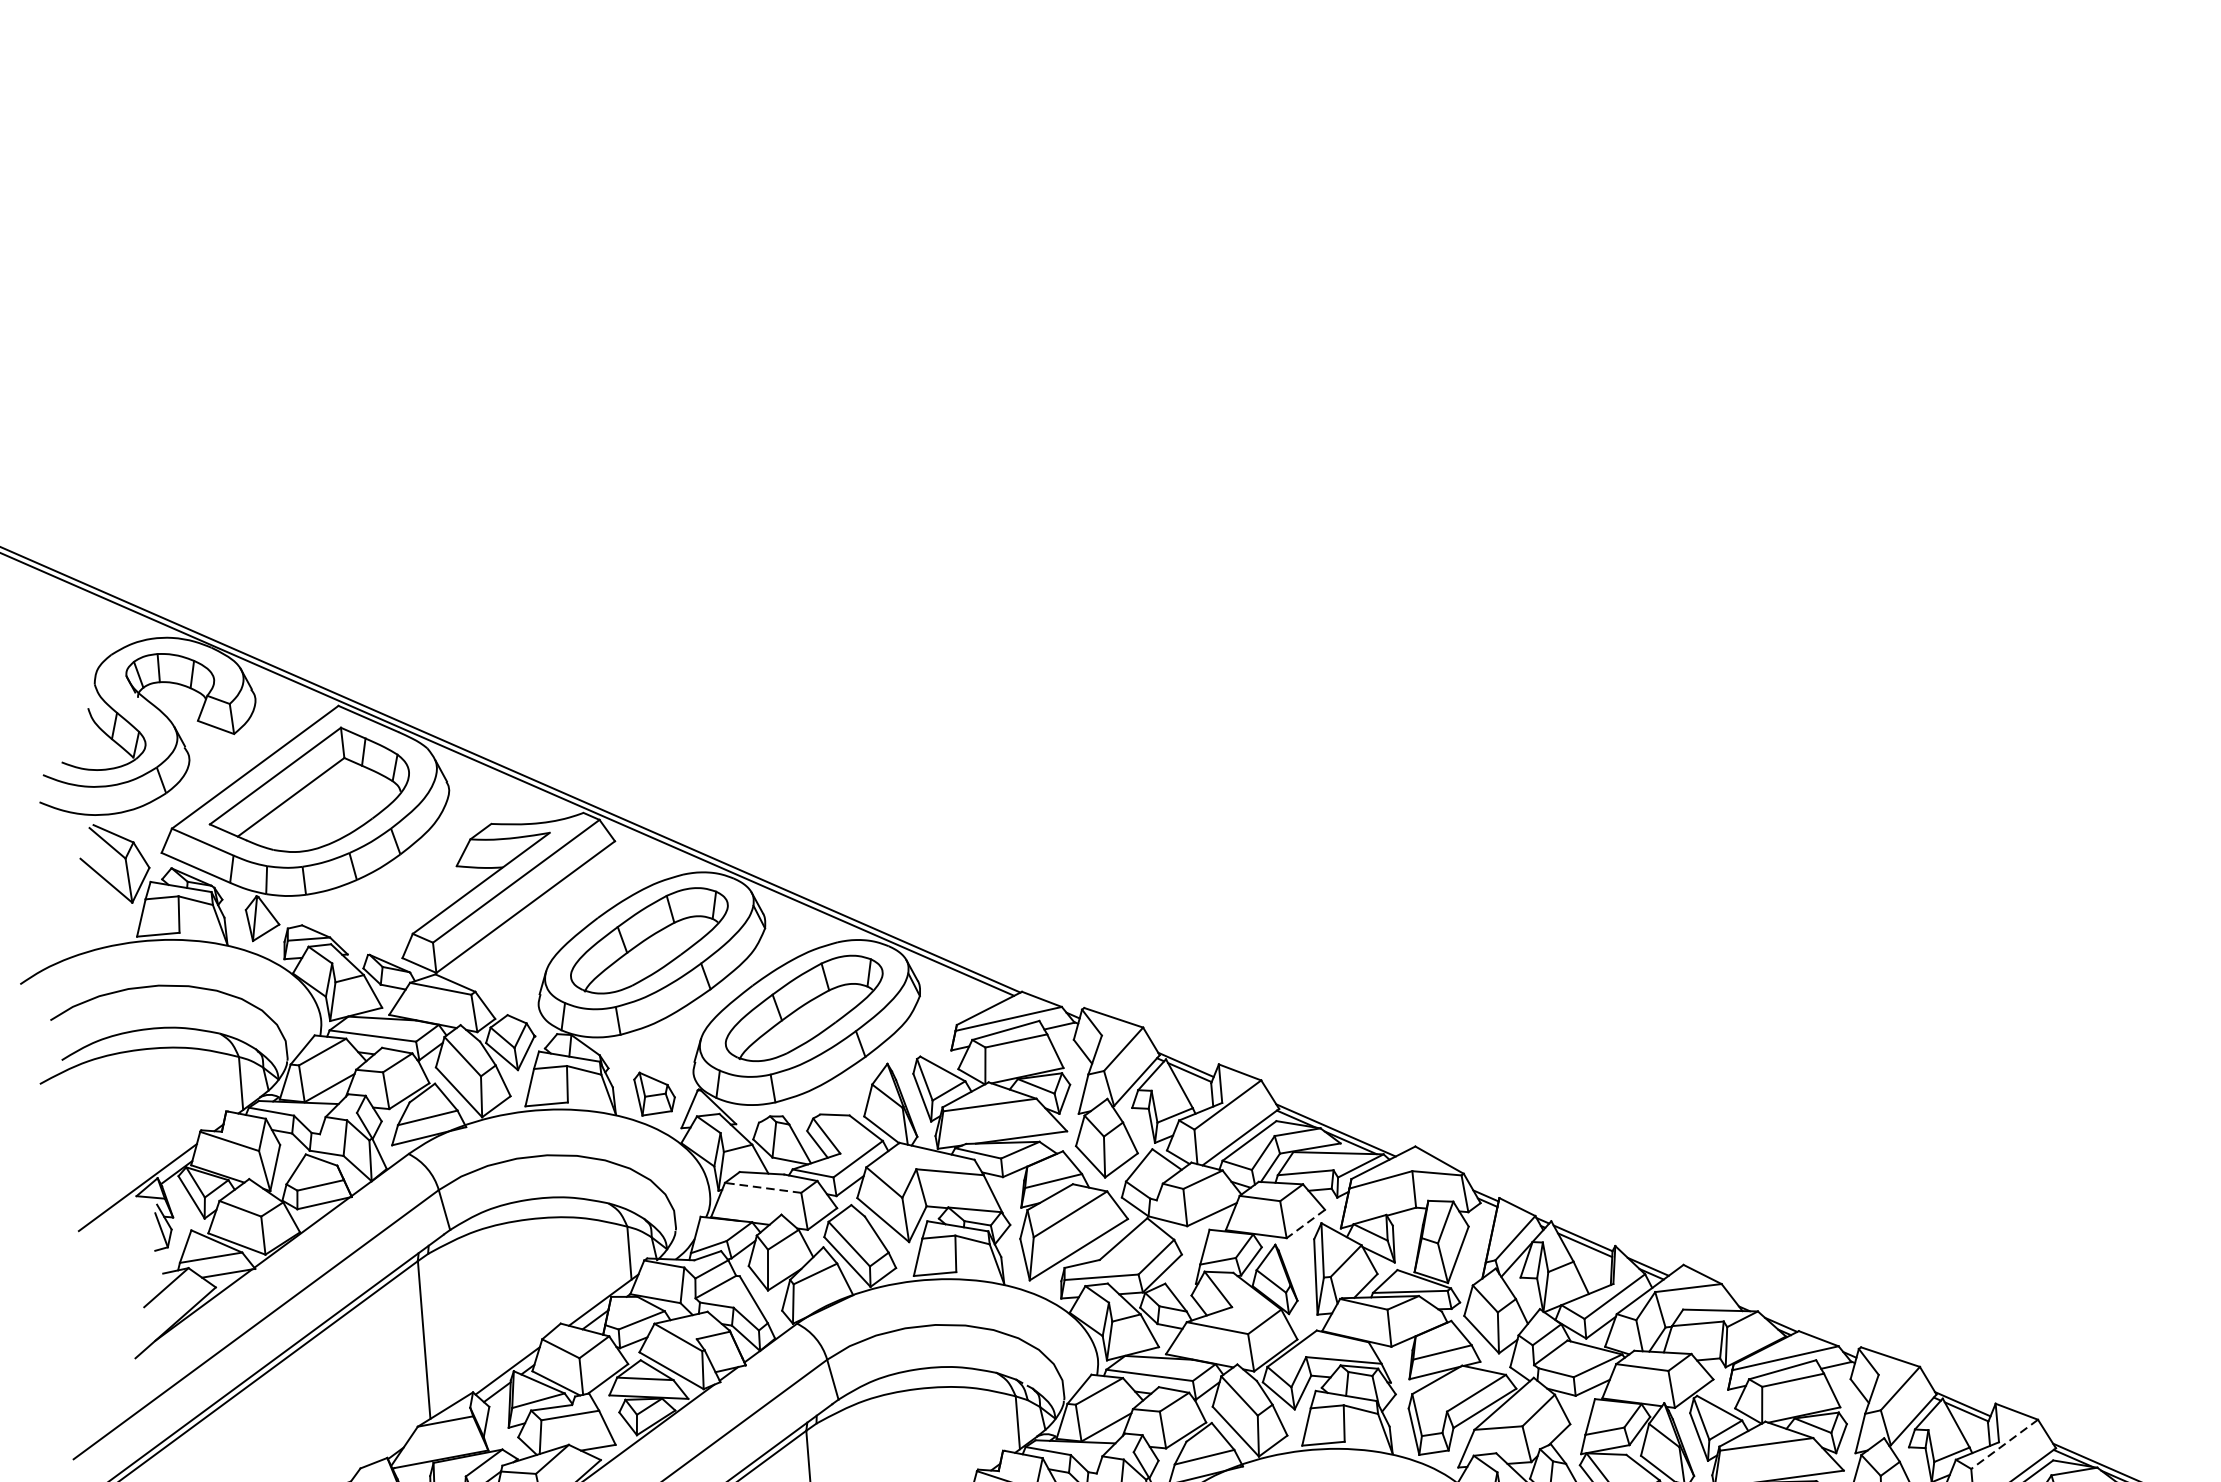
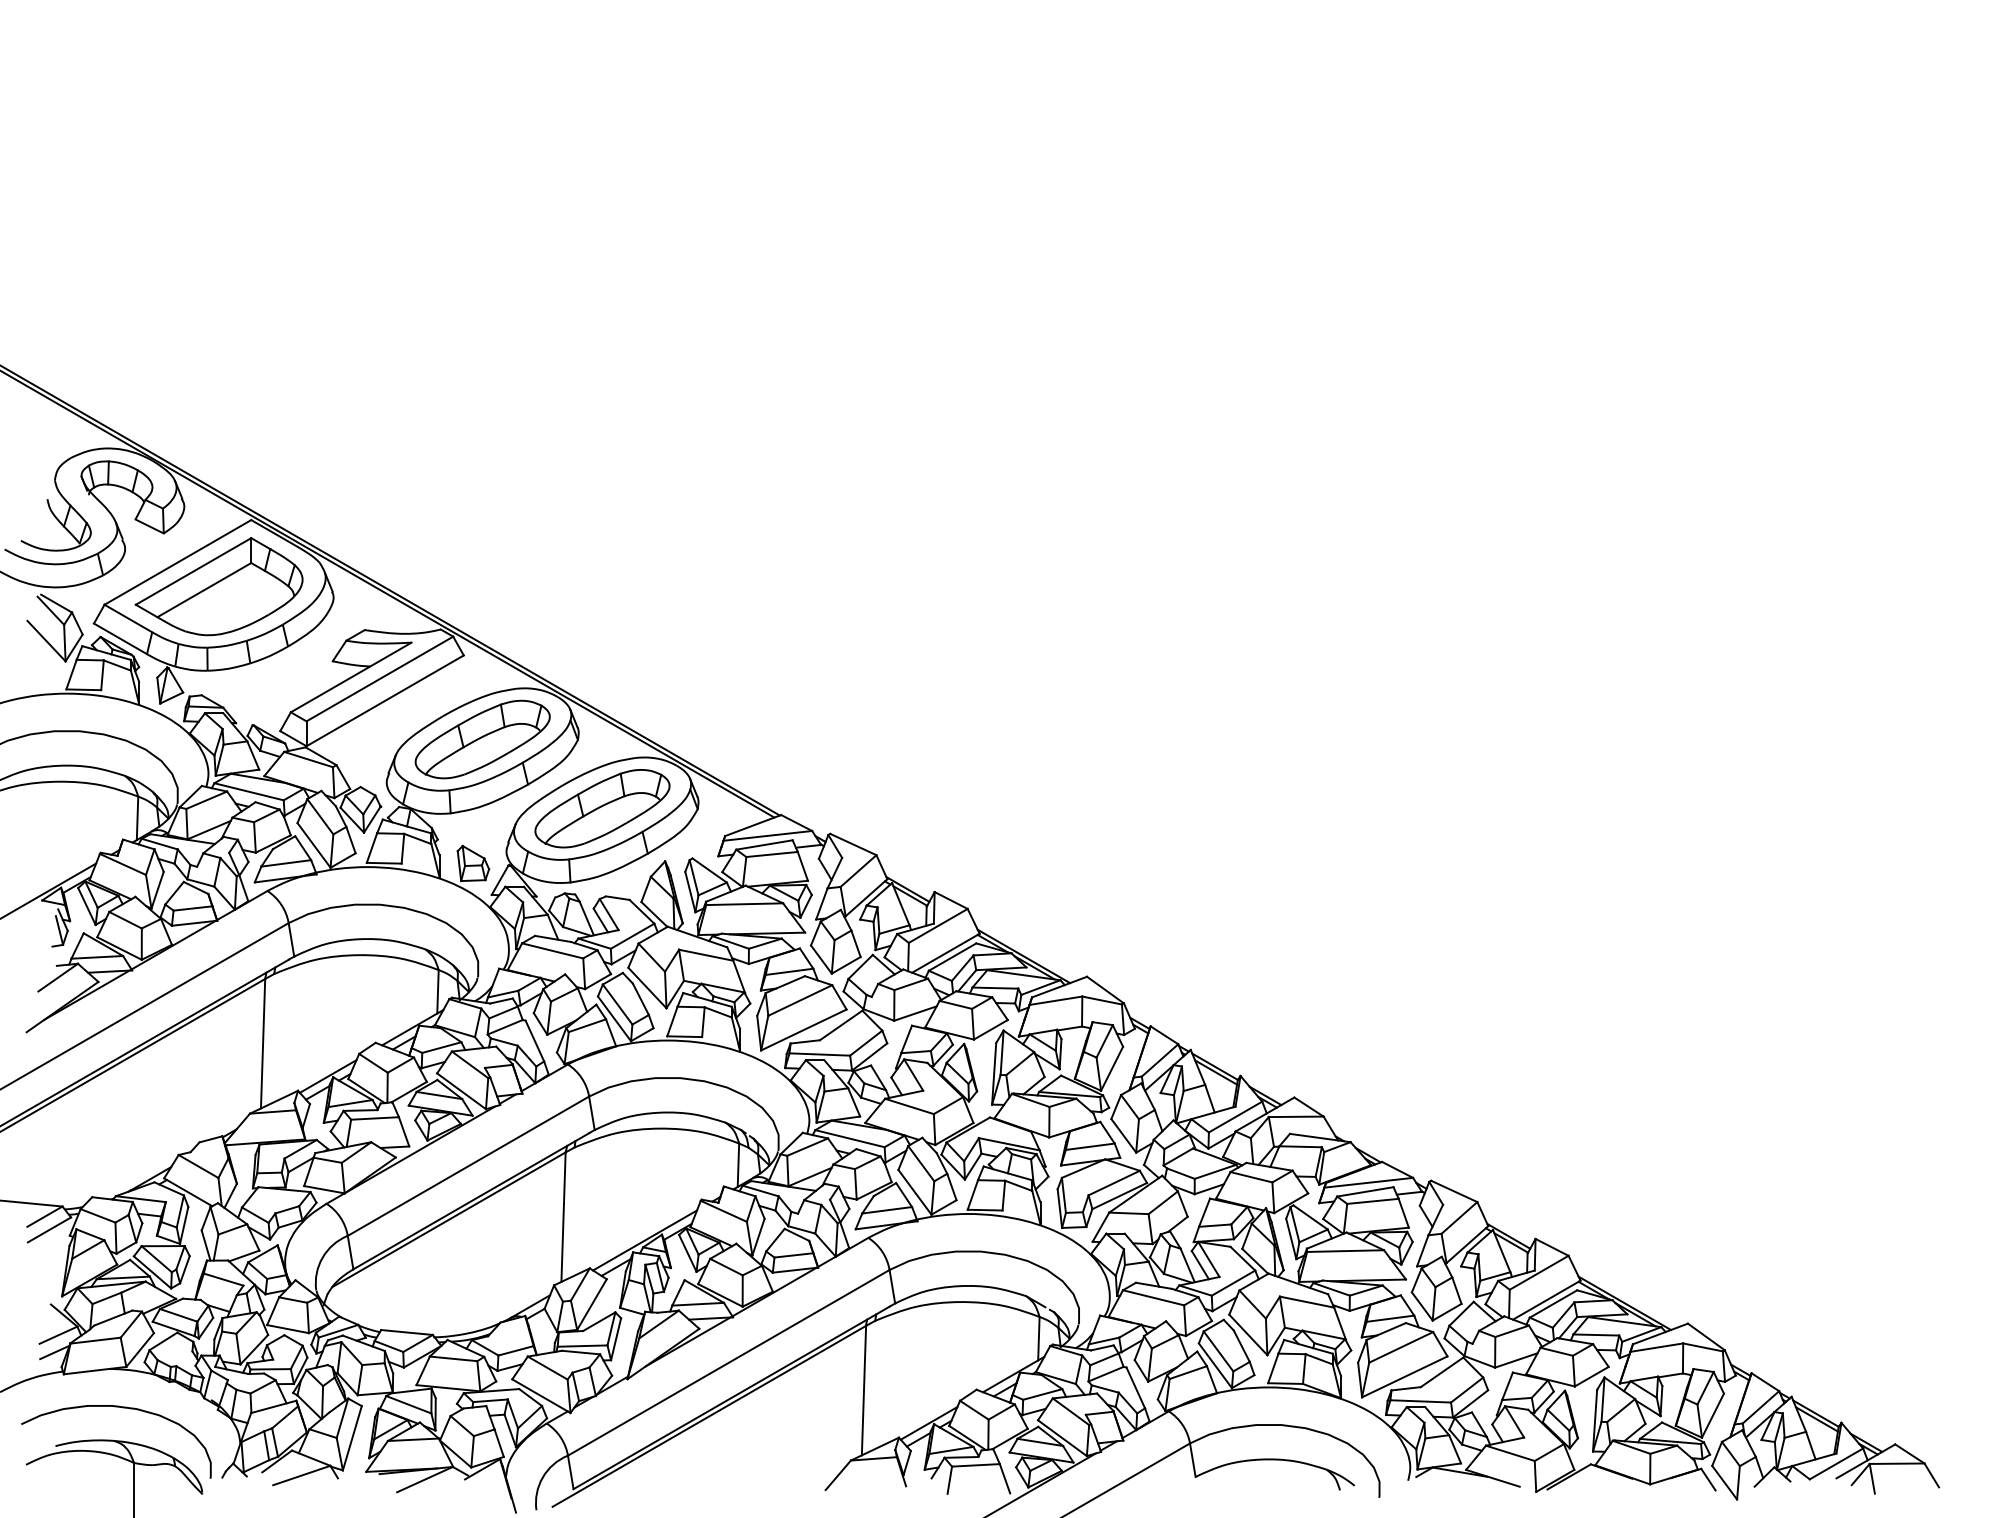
line: (762, 1187) -> (552, 950), dashed -> solid
line: (1305, 1223) -> (990, 1029), dashed -> solid
line: (2005, 1443) -> (1539, 1272), dashed -> solid

